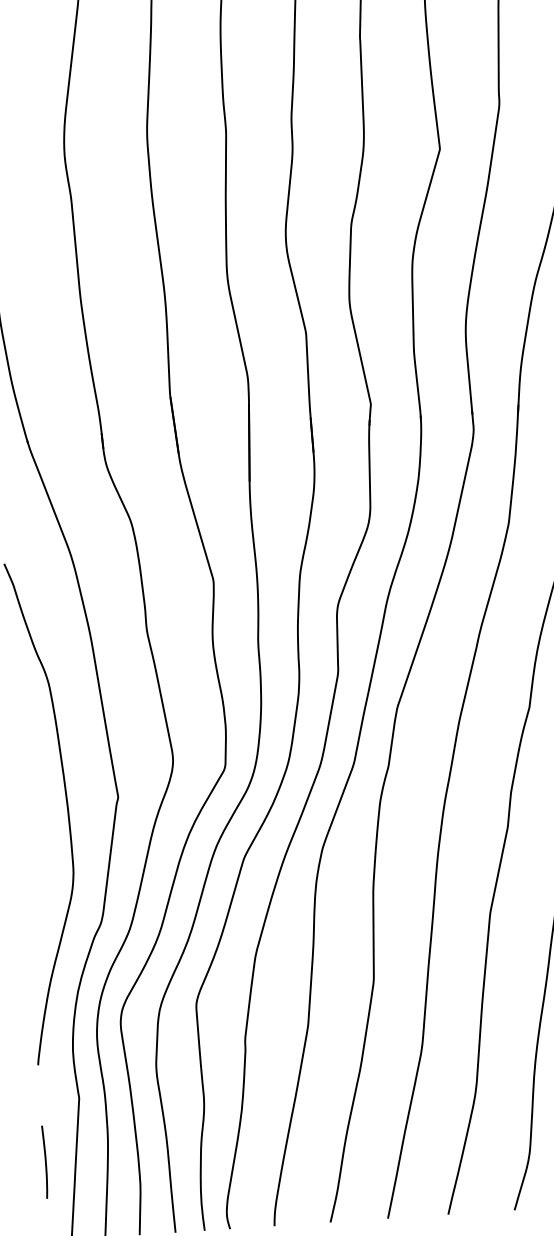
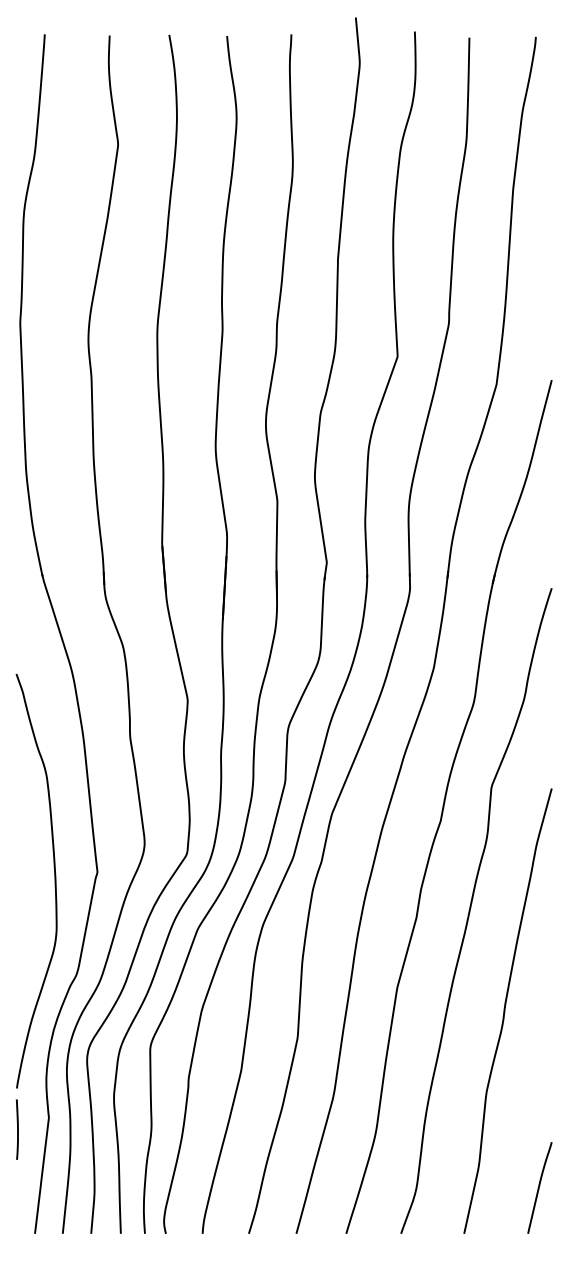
line: (45, 1162) -> (17, 1129), moved

